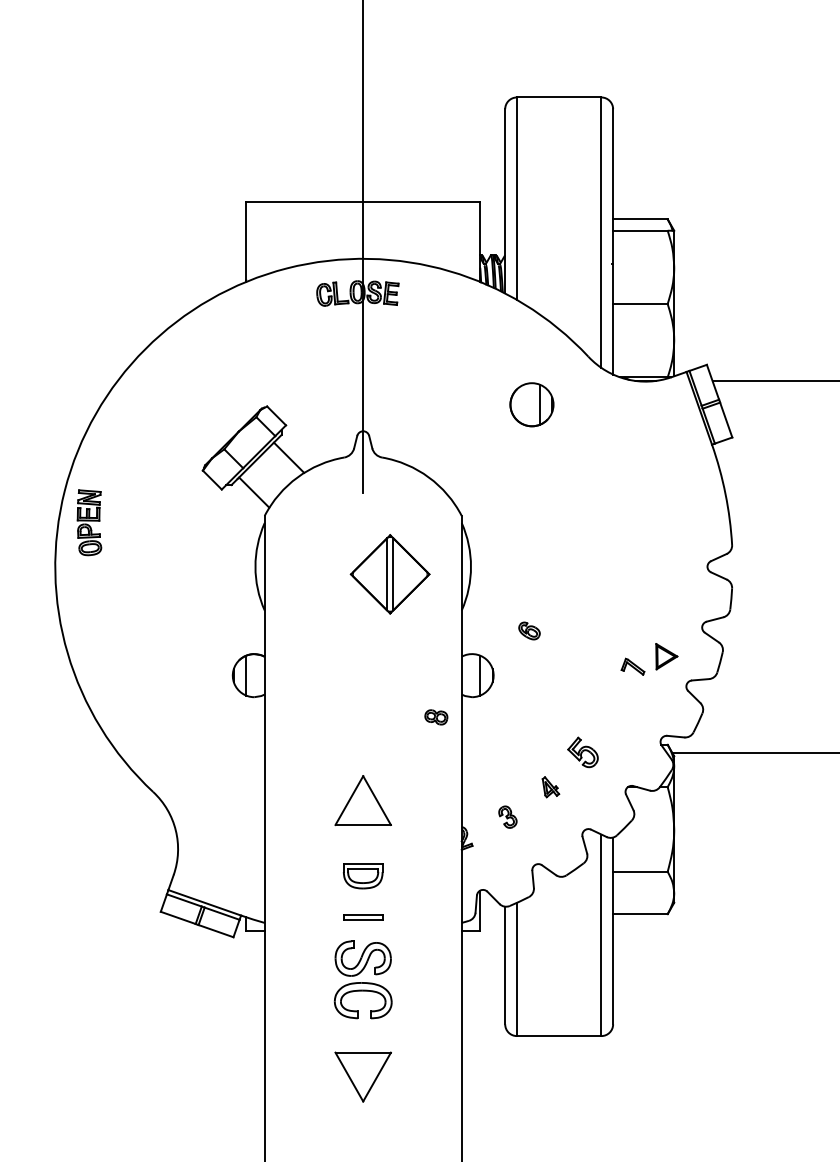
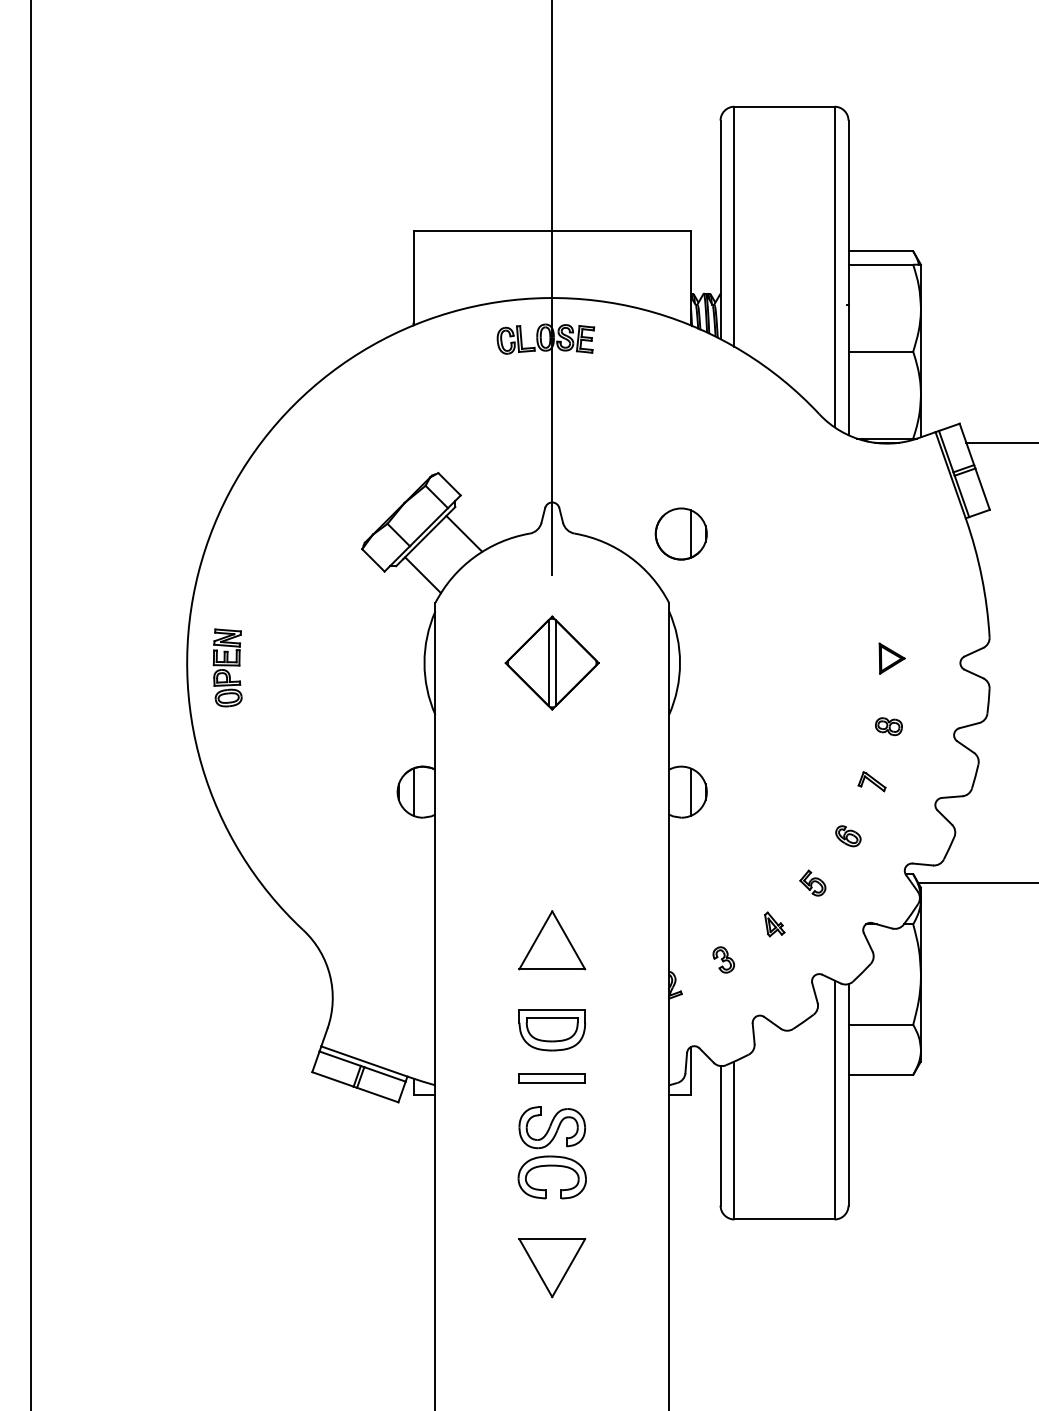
part: (531, 404) -> (680, 533), moved
part: (89, 522) -> (227, 667), moved
part: (389, 573) -> (551, 662), moved
part: (529, 631) -> (848, 836), moved
part: (666, 656) -> (891, 658), moved
part: (435, 717) -> (888, 726), moved
part: (582, 751) -> (812, 882), size x0.71
part: (362, 876) -> (551, 1030), size x1.43
part: (362, 917) -> (551, 1078), size x1.43

